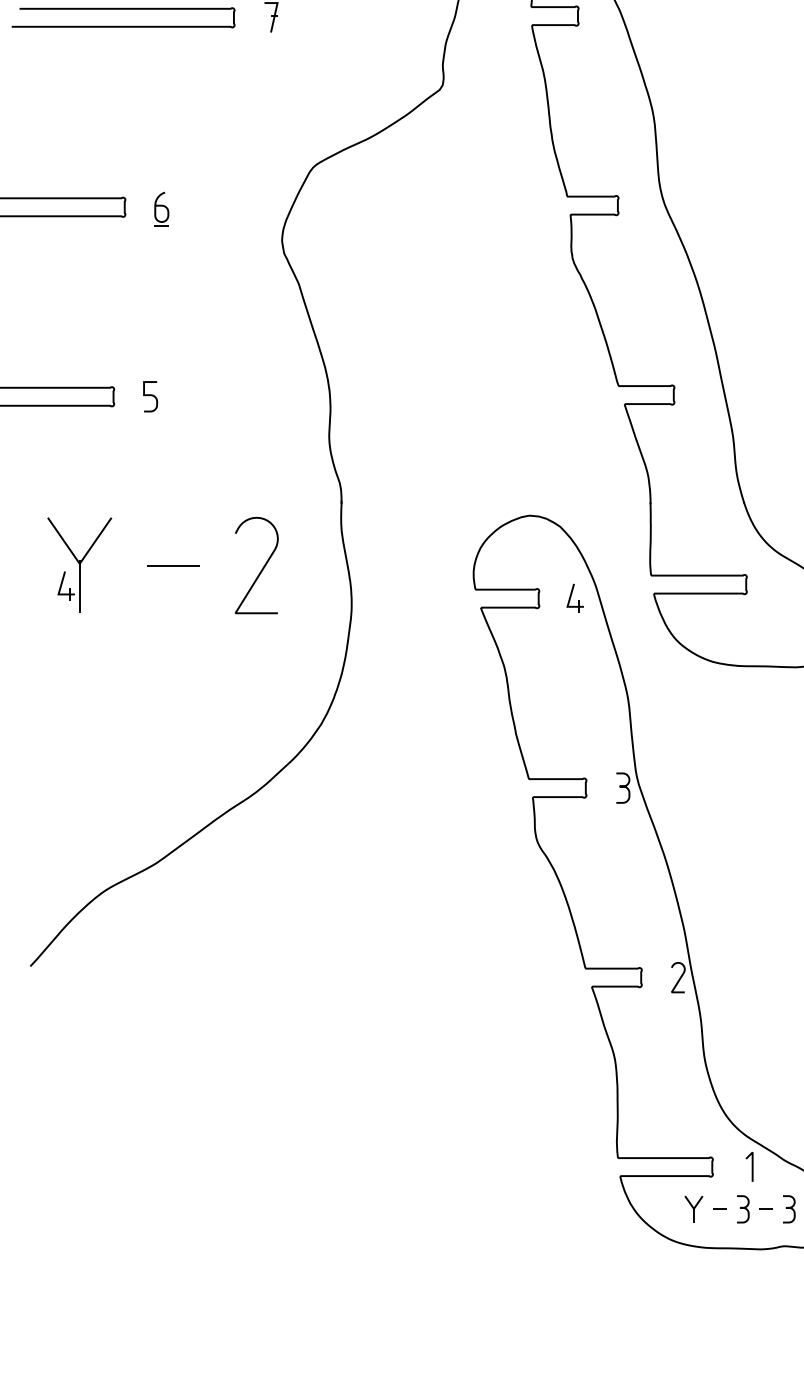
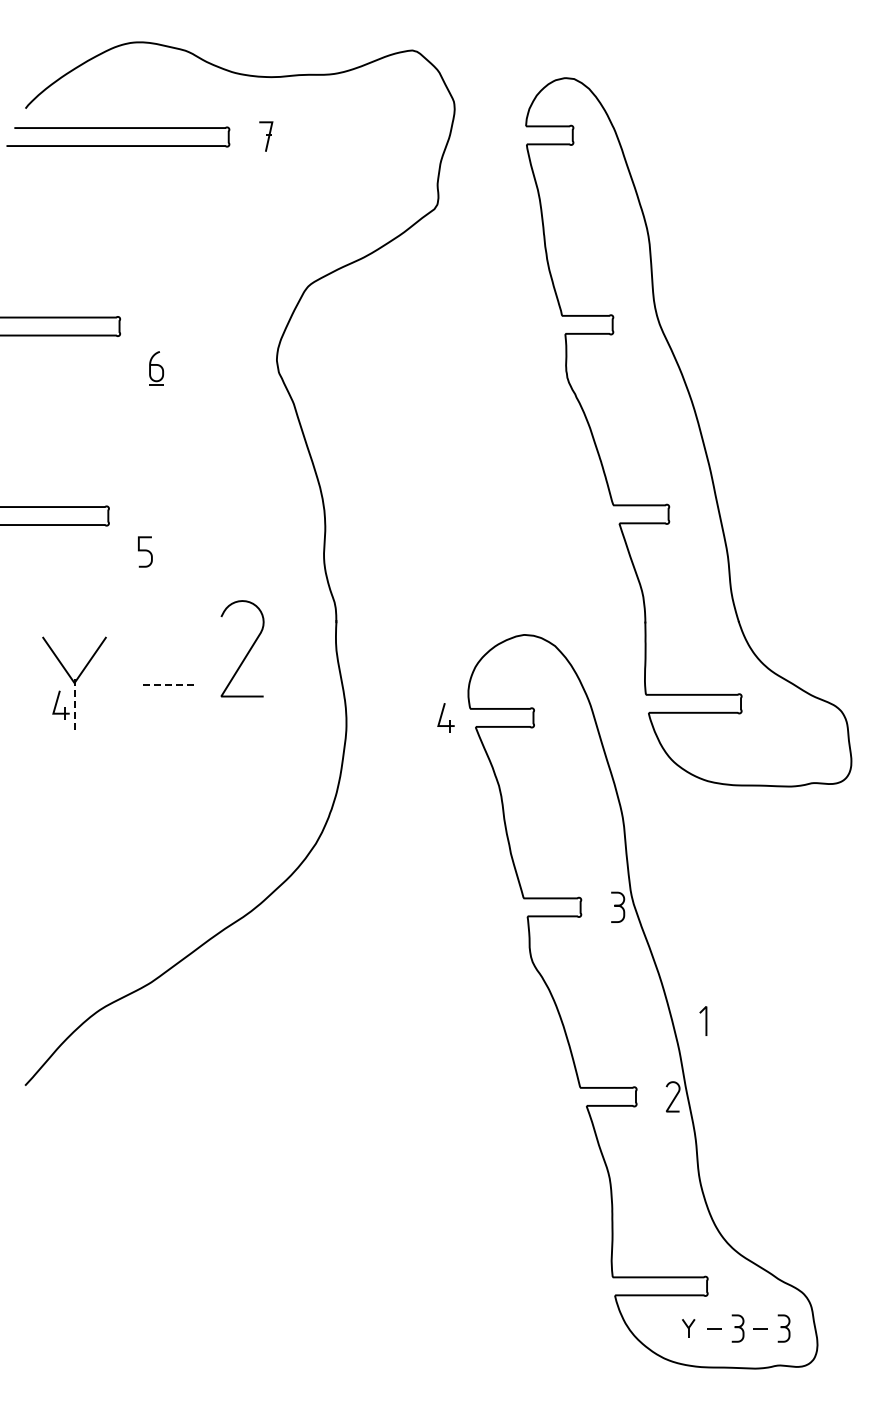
part: (161, 209) -> (156, 368), moved
curve: (150, 396) -> (145, 551), moved
line: (172, 565) -> (167, 684), solid -> dashed
curve: (262, 567) -> (248, 650), moved
line: (79, 586) -> (74, 705), solid -> dashed
part: (574, 598) -> (445, 717), moved
line: (751, 1166) -> (705, 1020), moved
part: (693, 1209) -> (688, 1328), size x0.7

